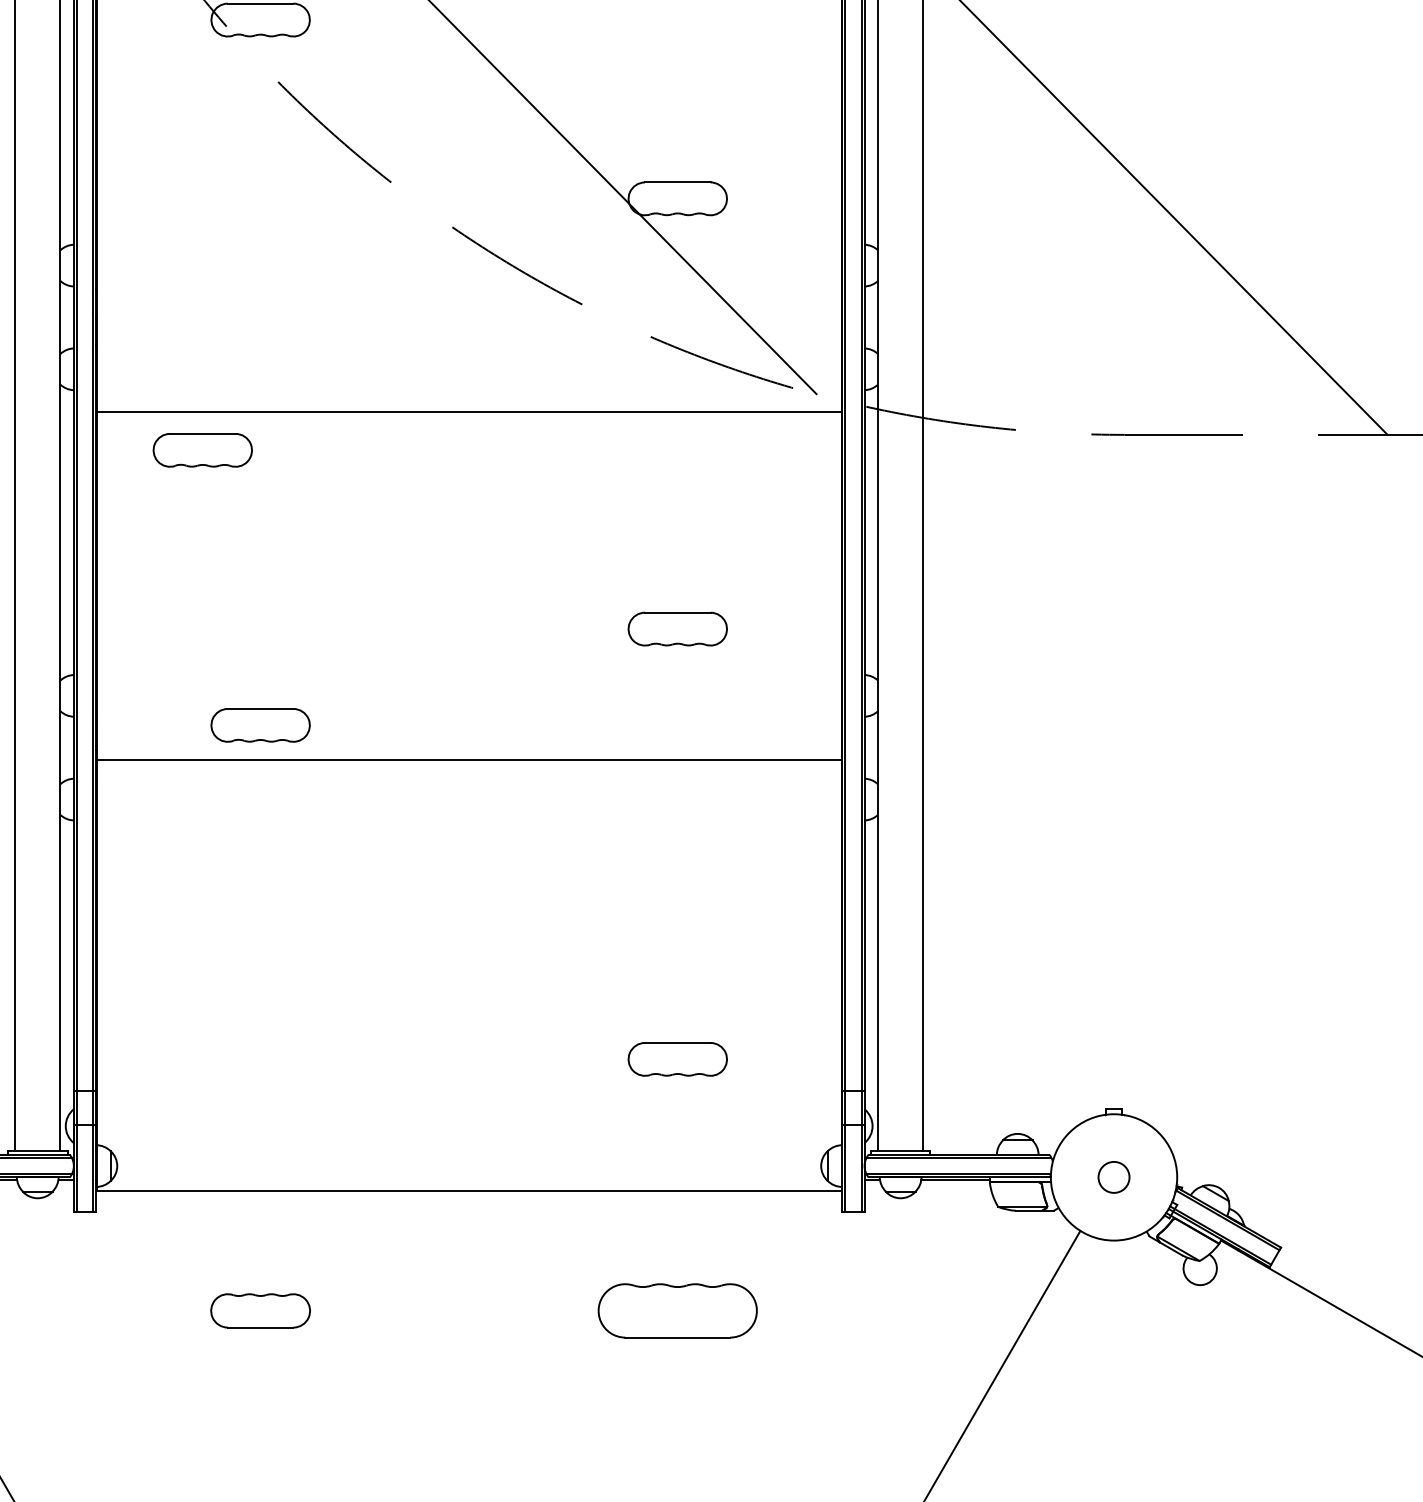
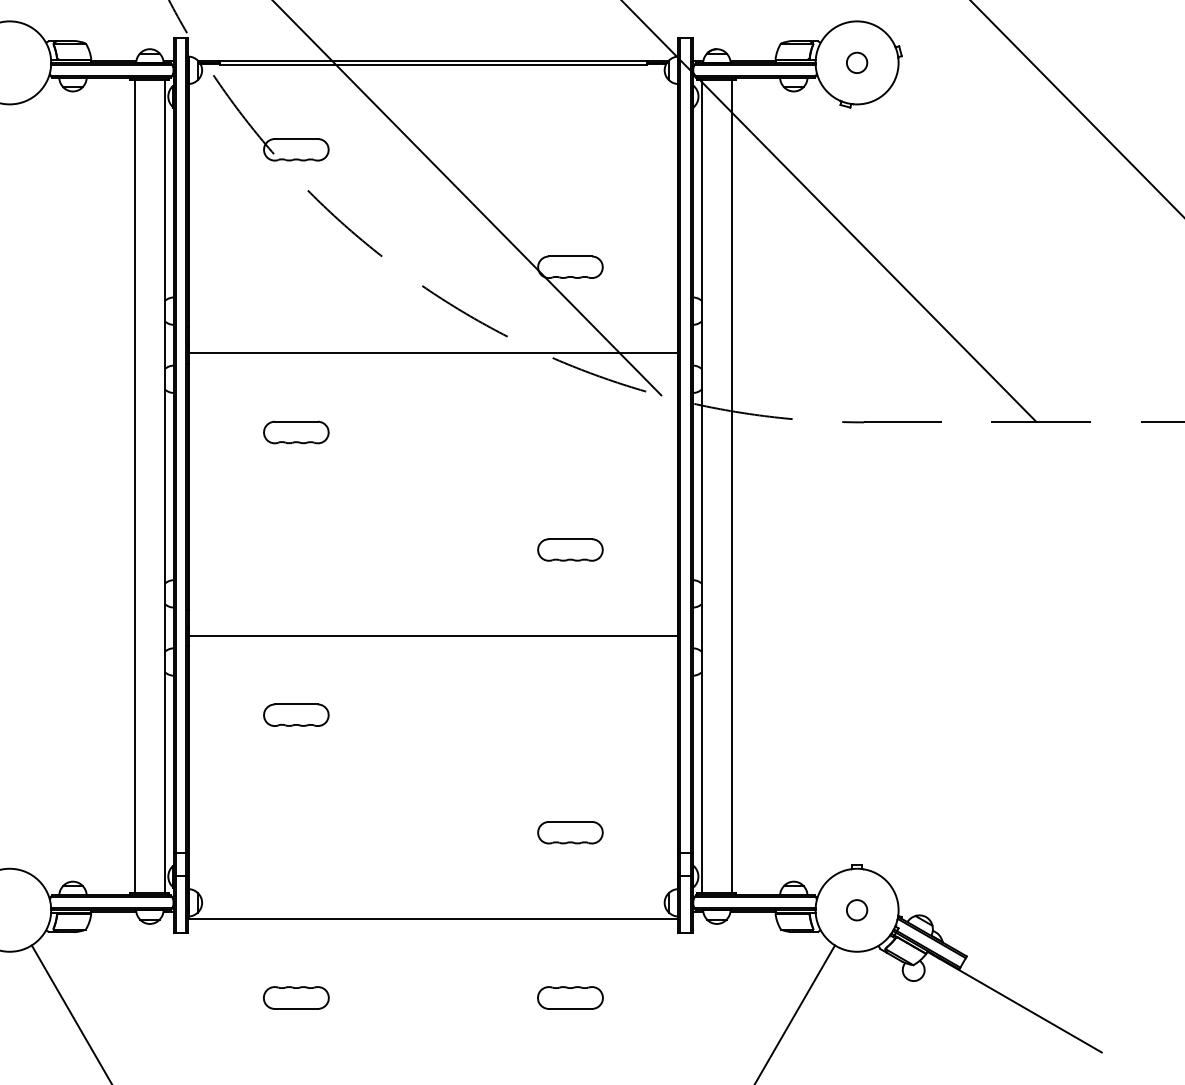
line: (469, 412) -> (433, 353), moved
part: (203, 450) -> (296, 432), moved
part: (260, 724) -> (296, 714), moved
part: (677, 1310) -> (570, 997), size x0.62

